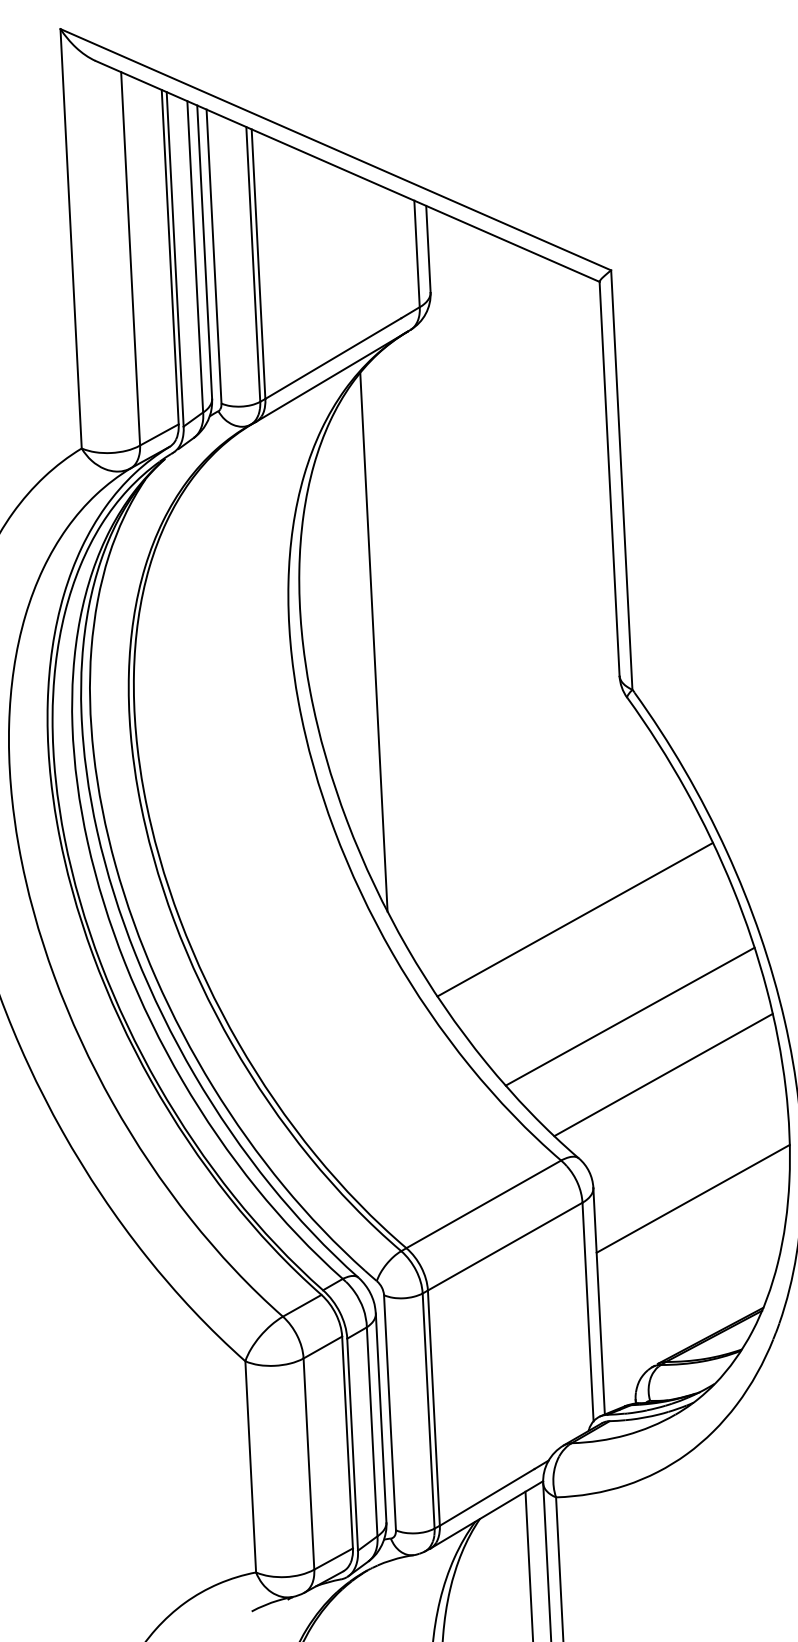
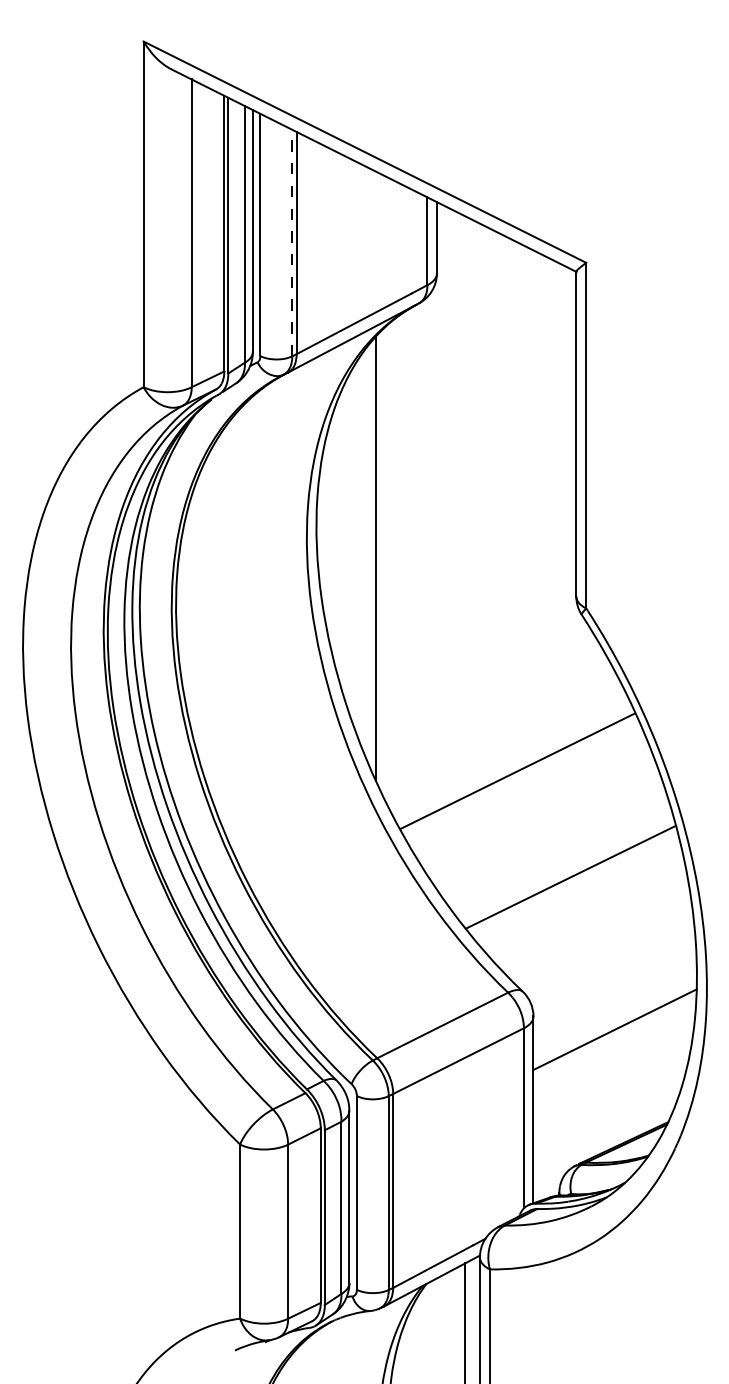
line: (253, 263) -> (292, 242), solid -> dashed
line: (574, 918) -> (517, 770), moved
line: (663, 1074) -> (595, 926), removed

